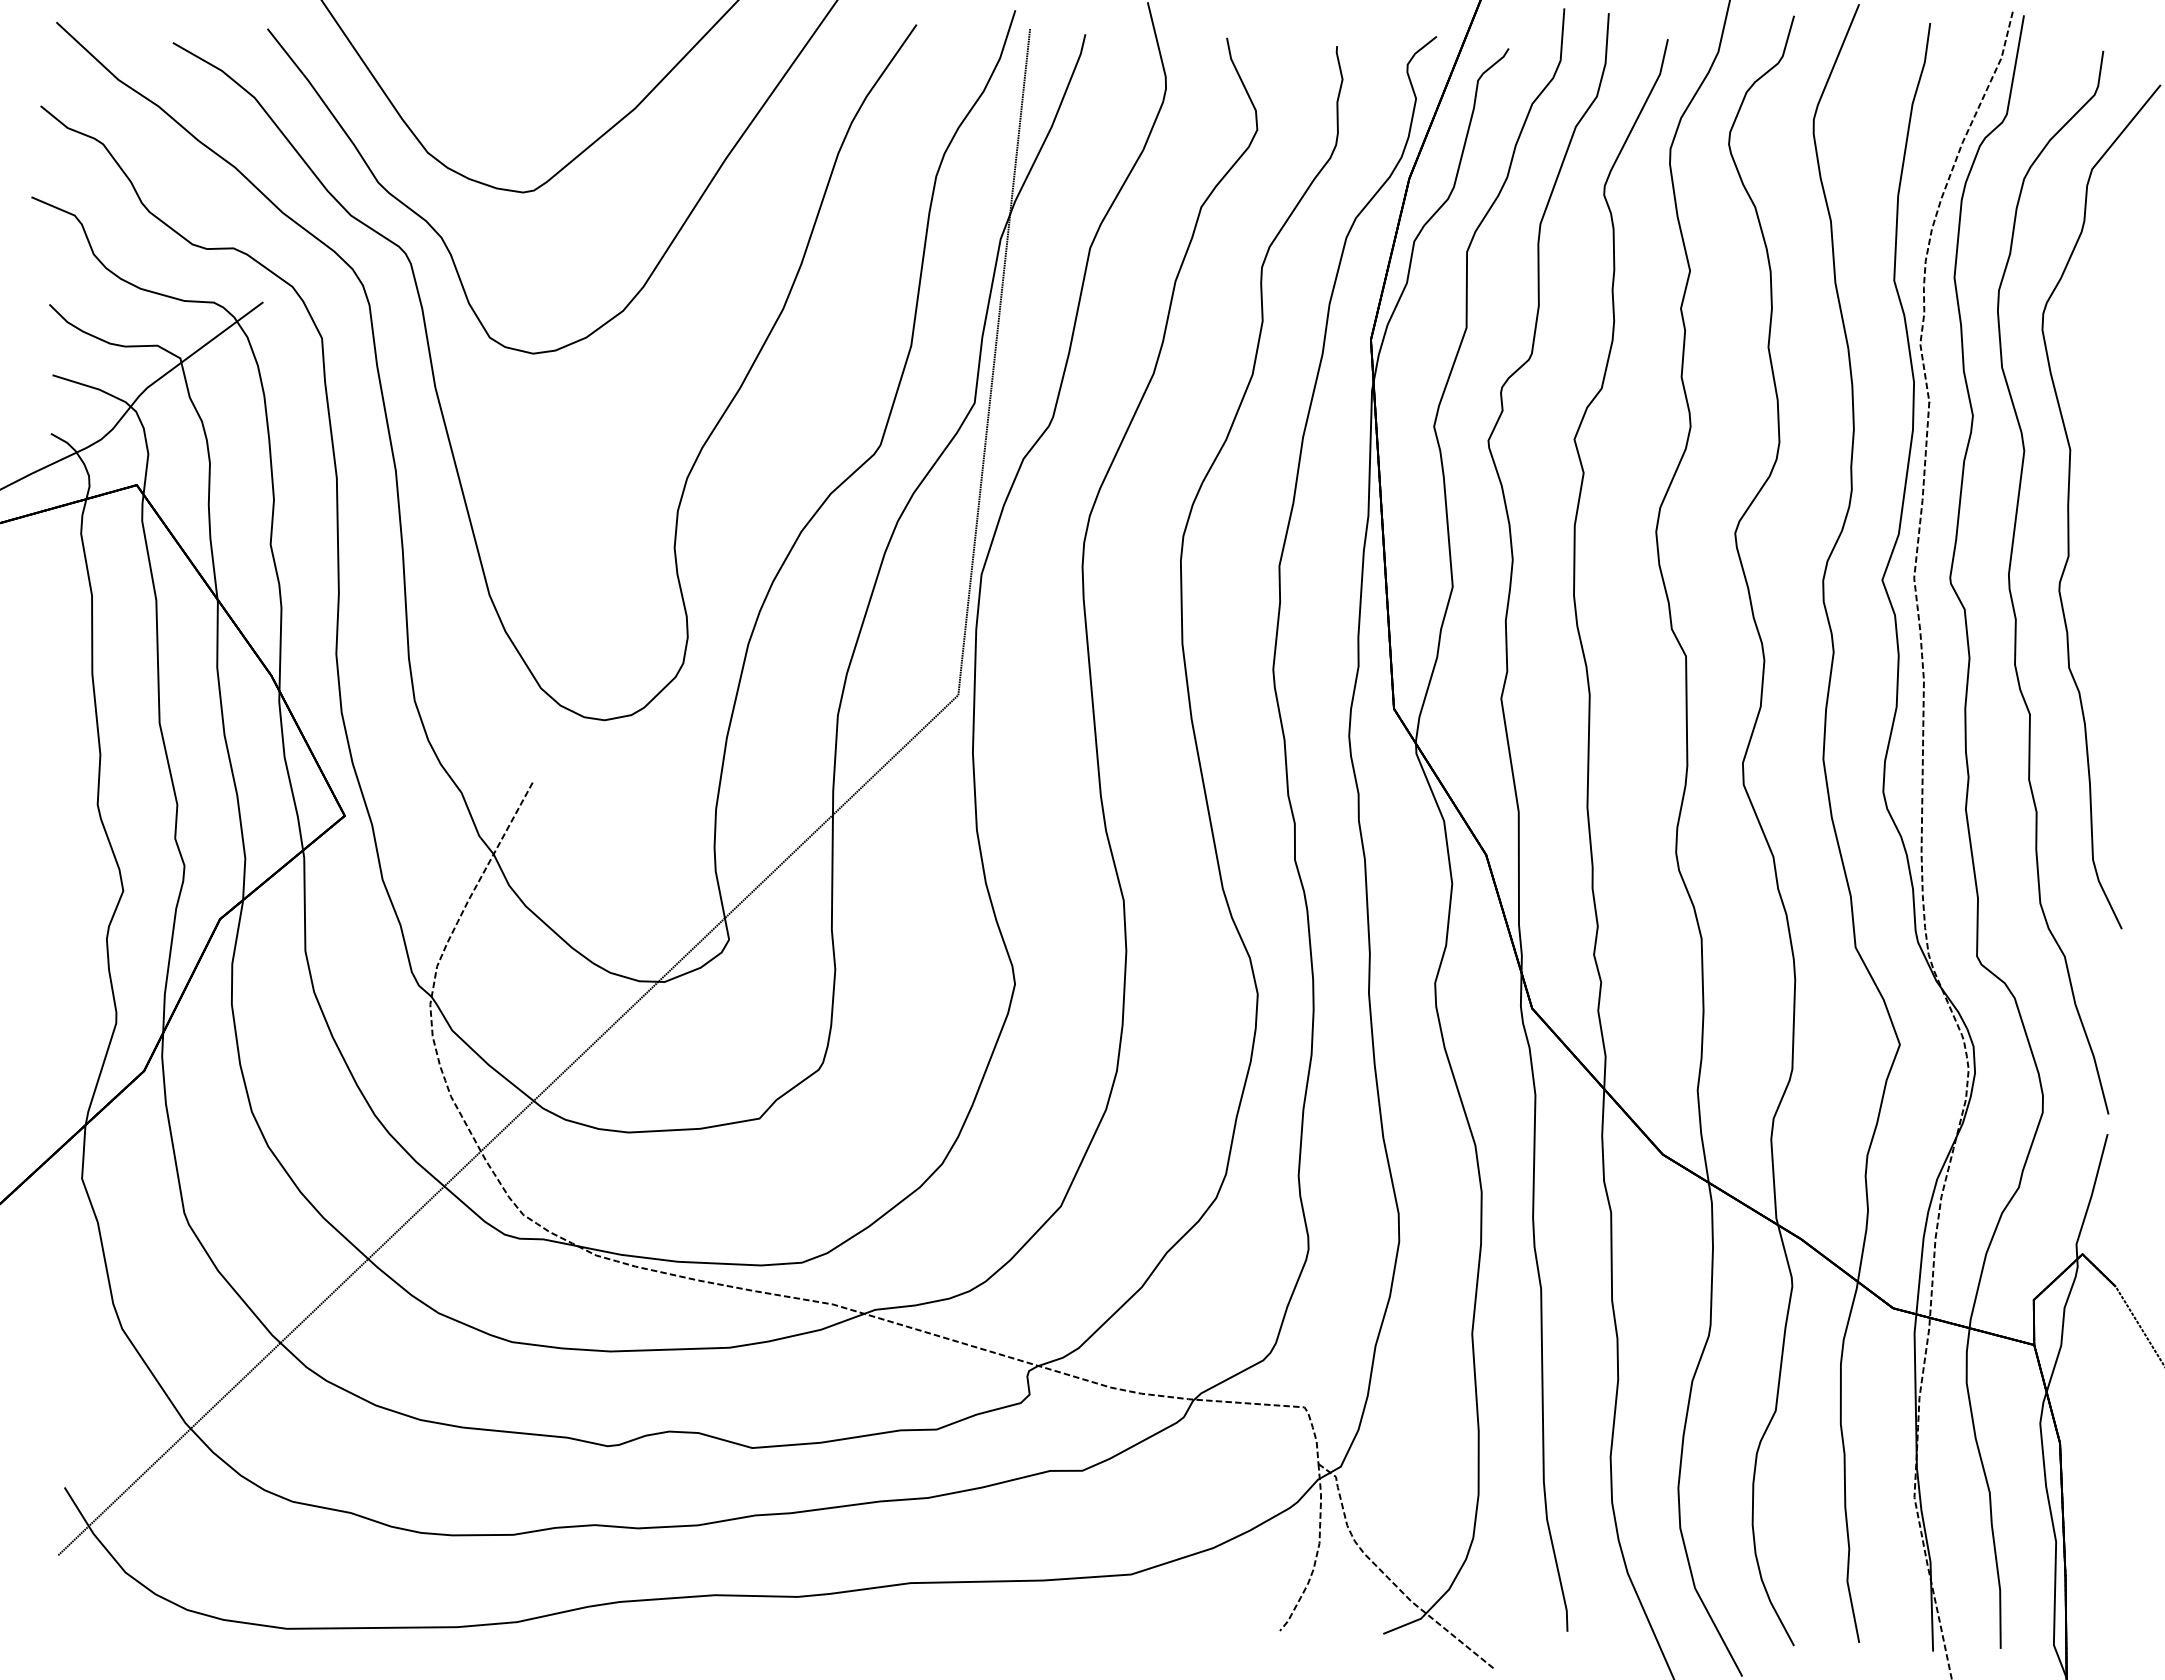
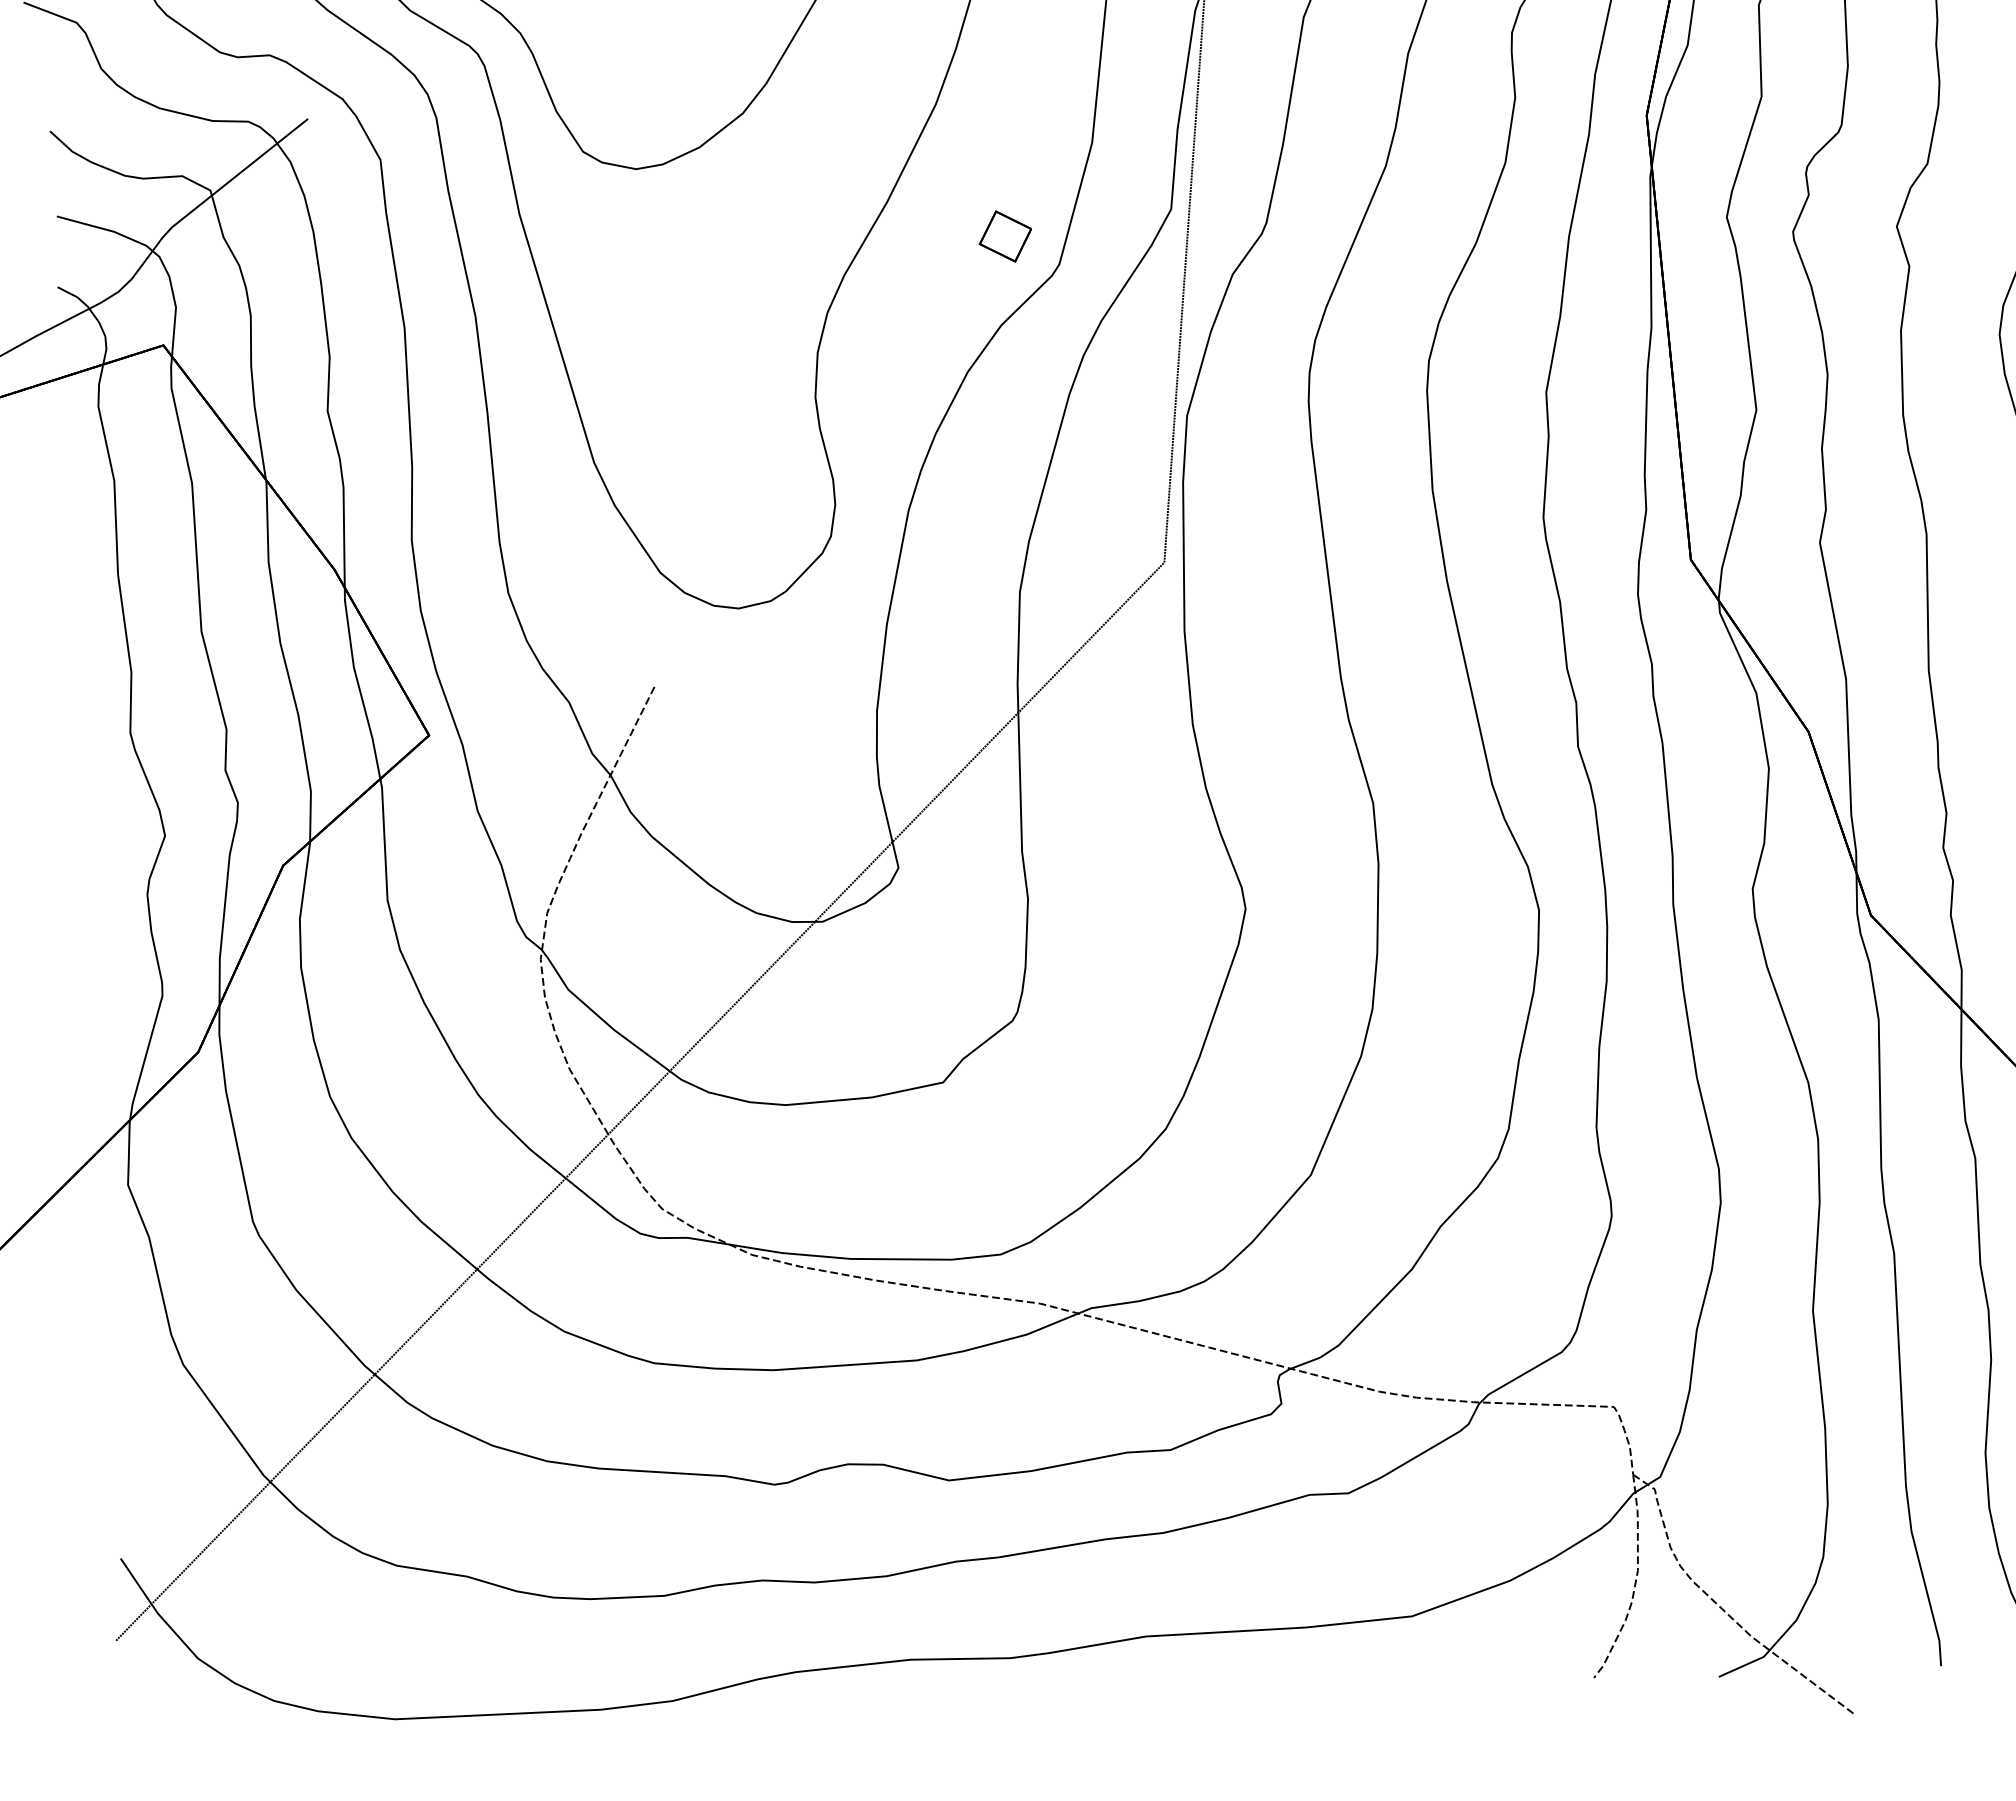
part: (836, 420) -> (1005, 236), added

